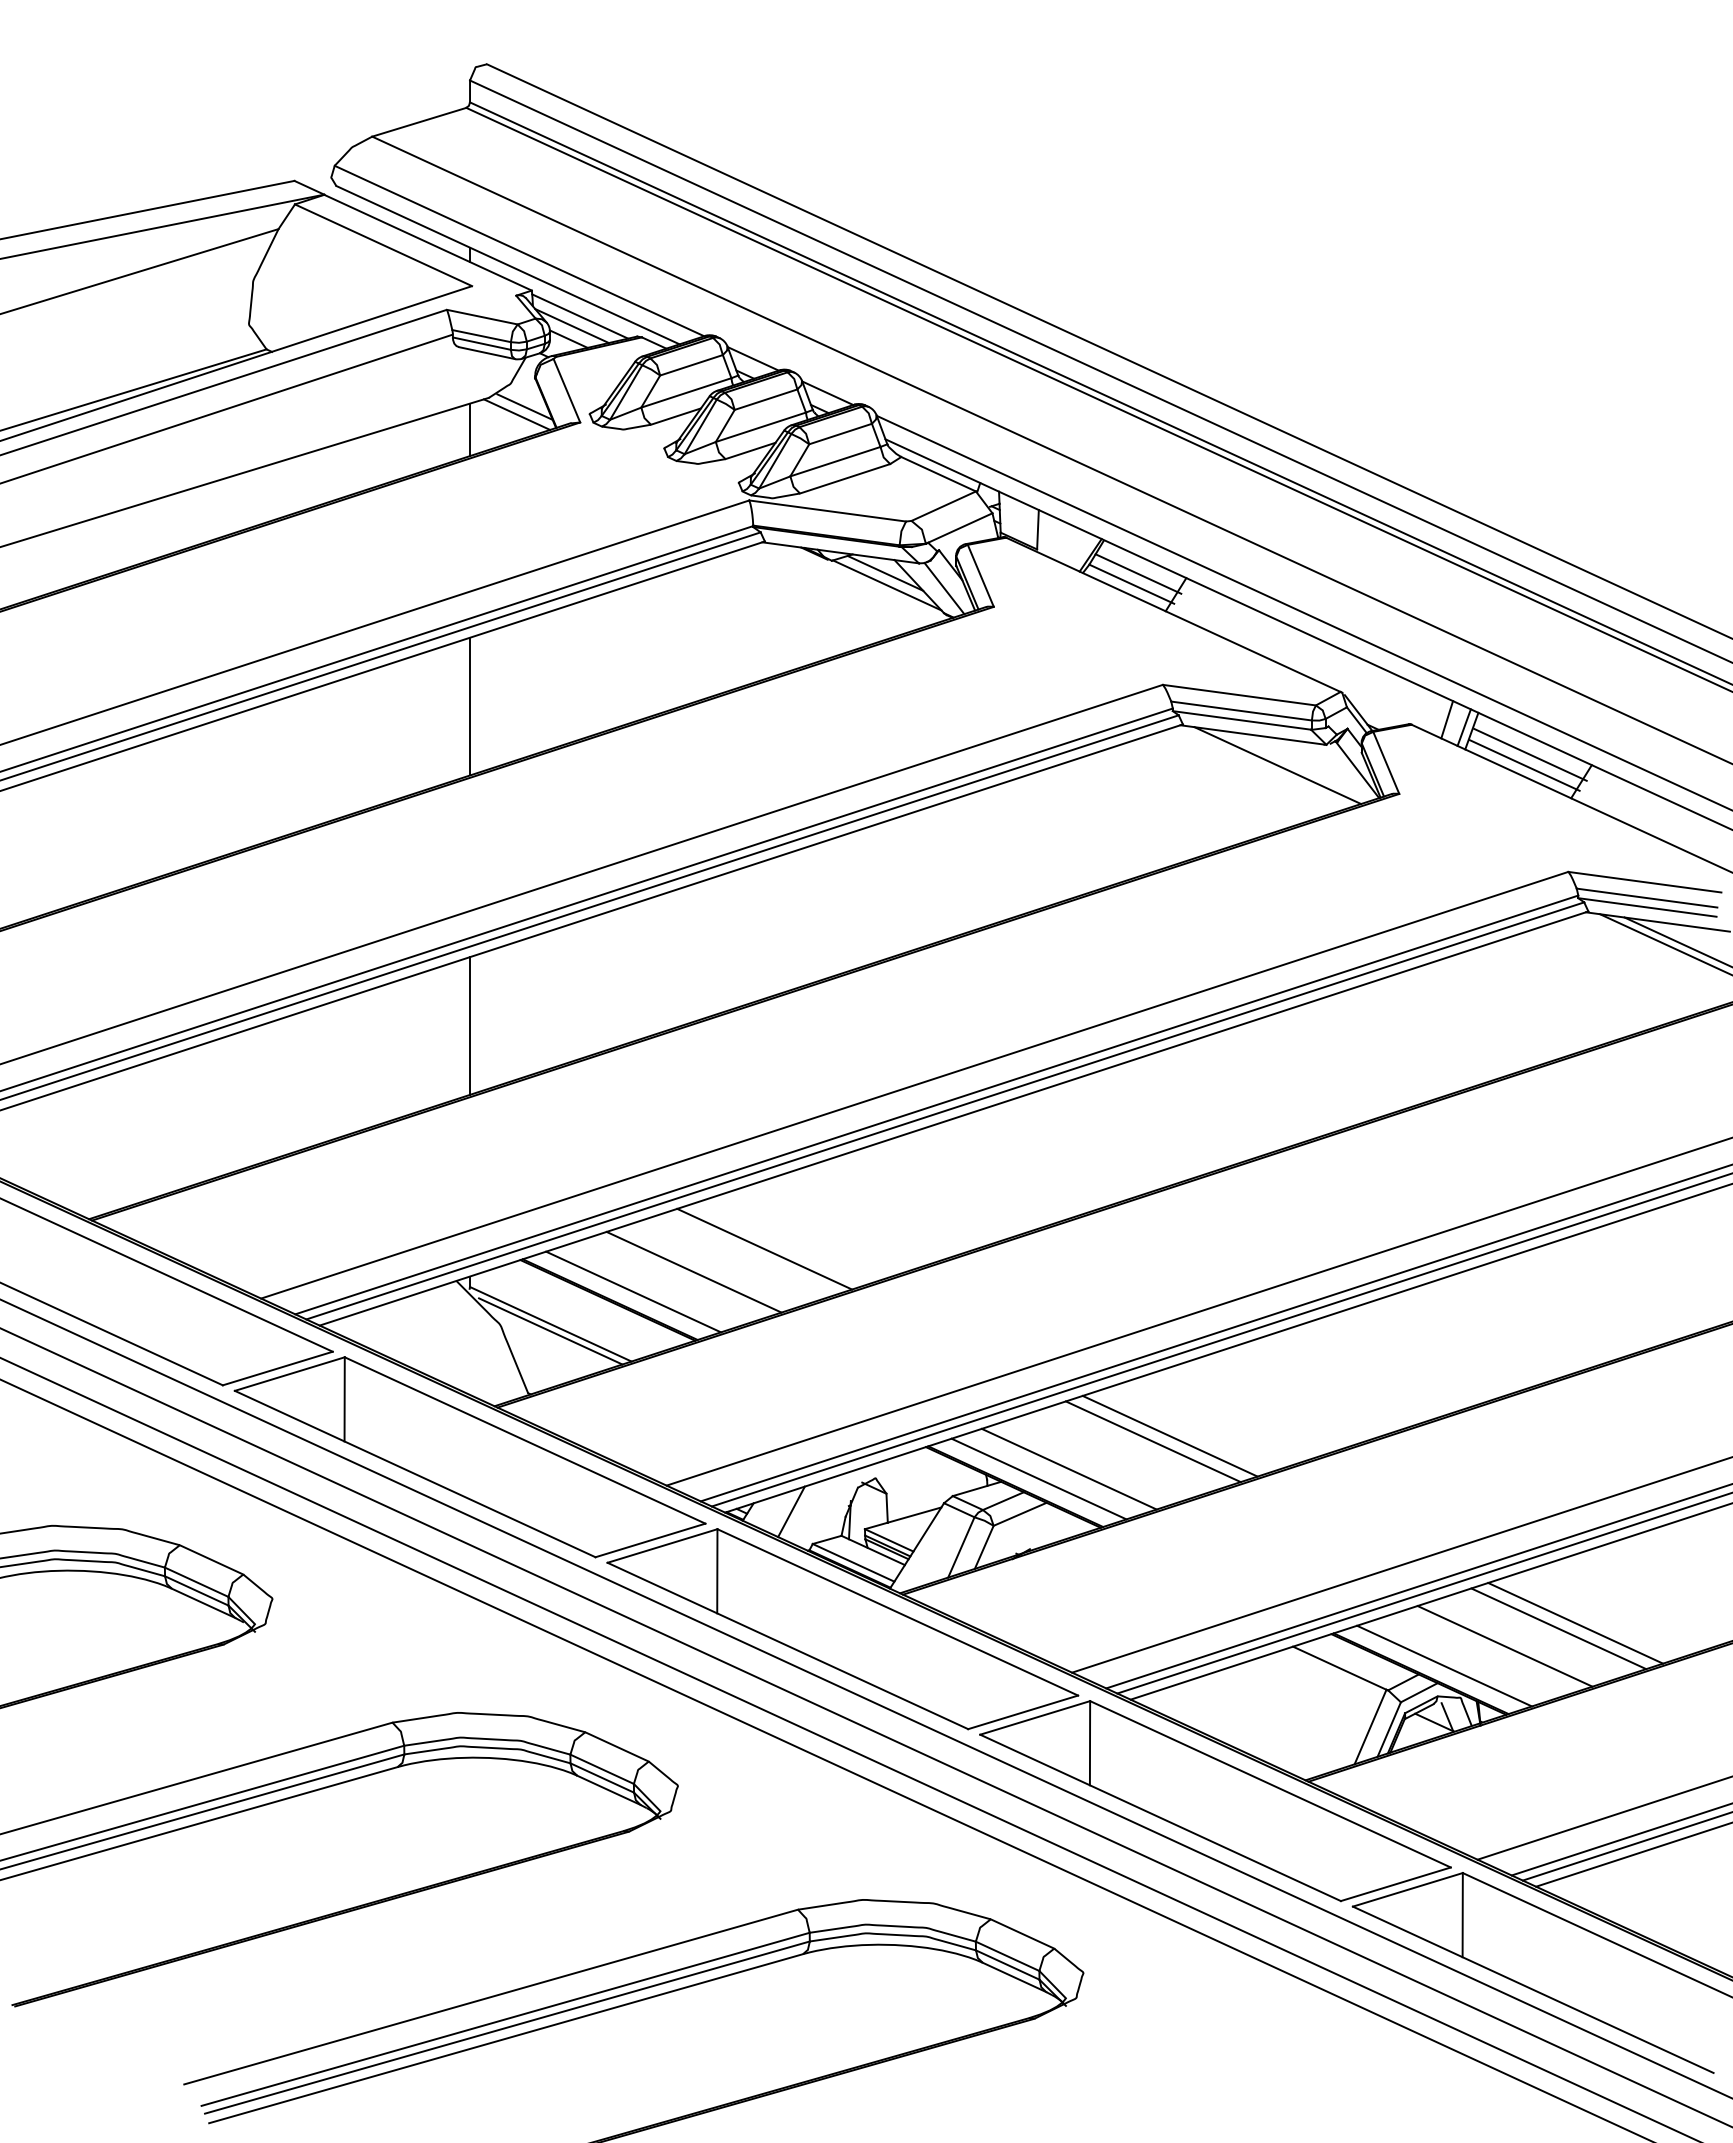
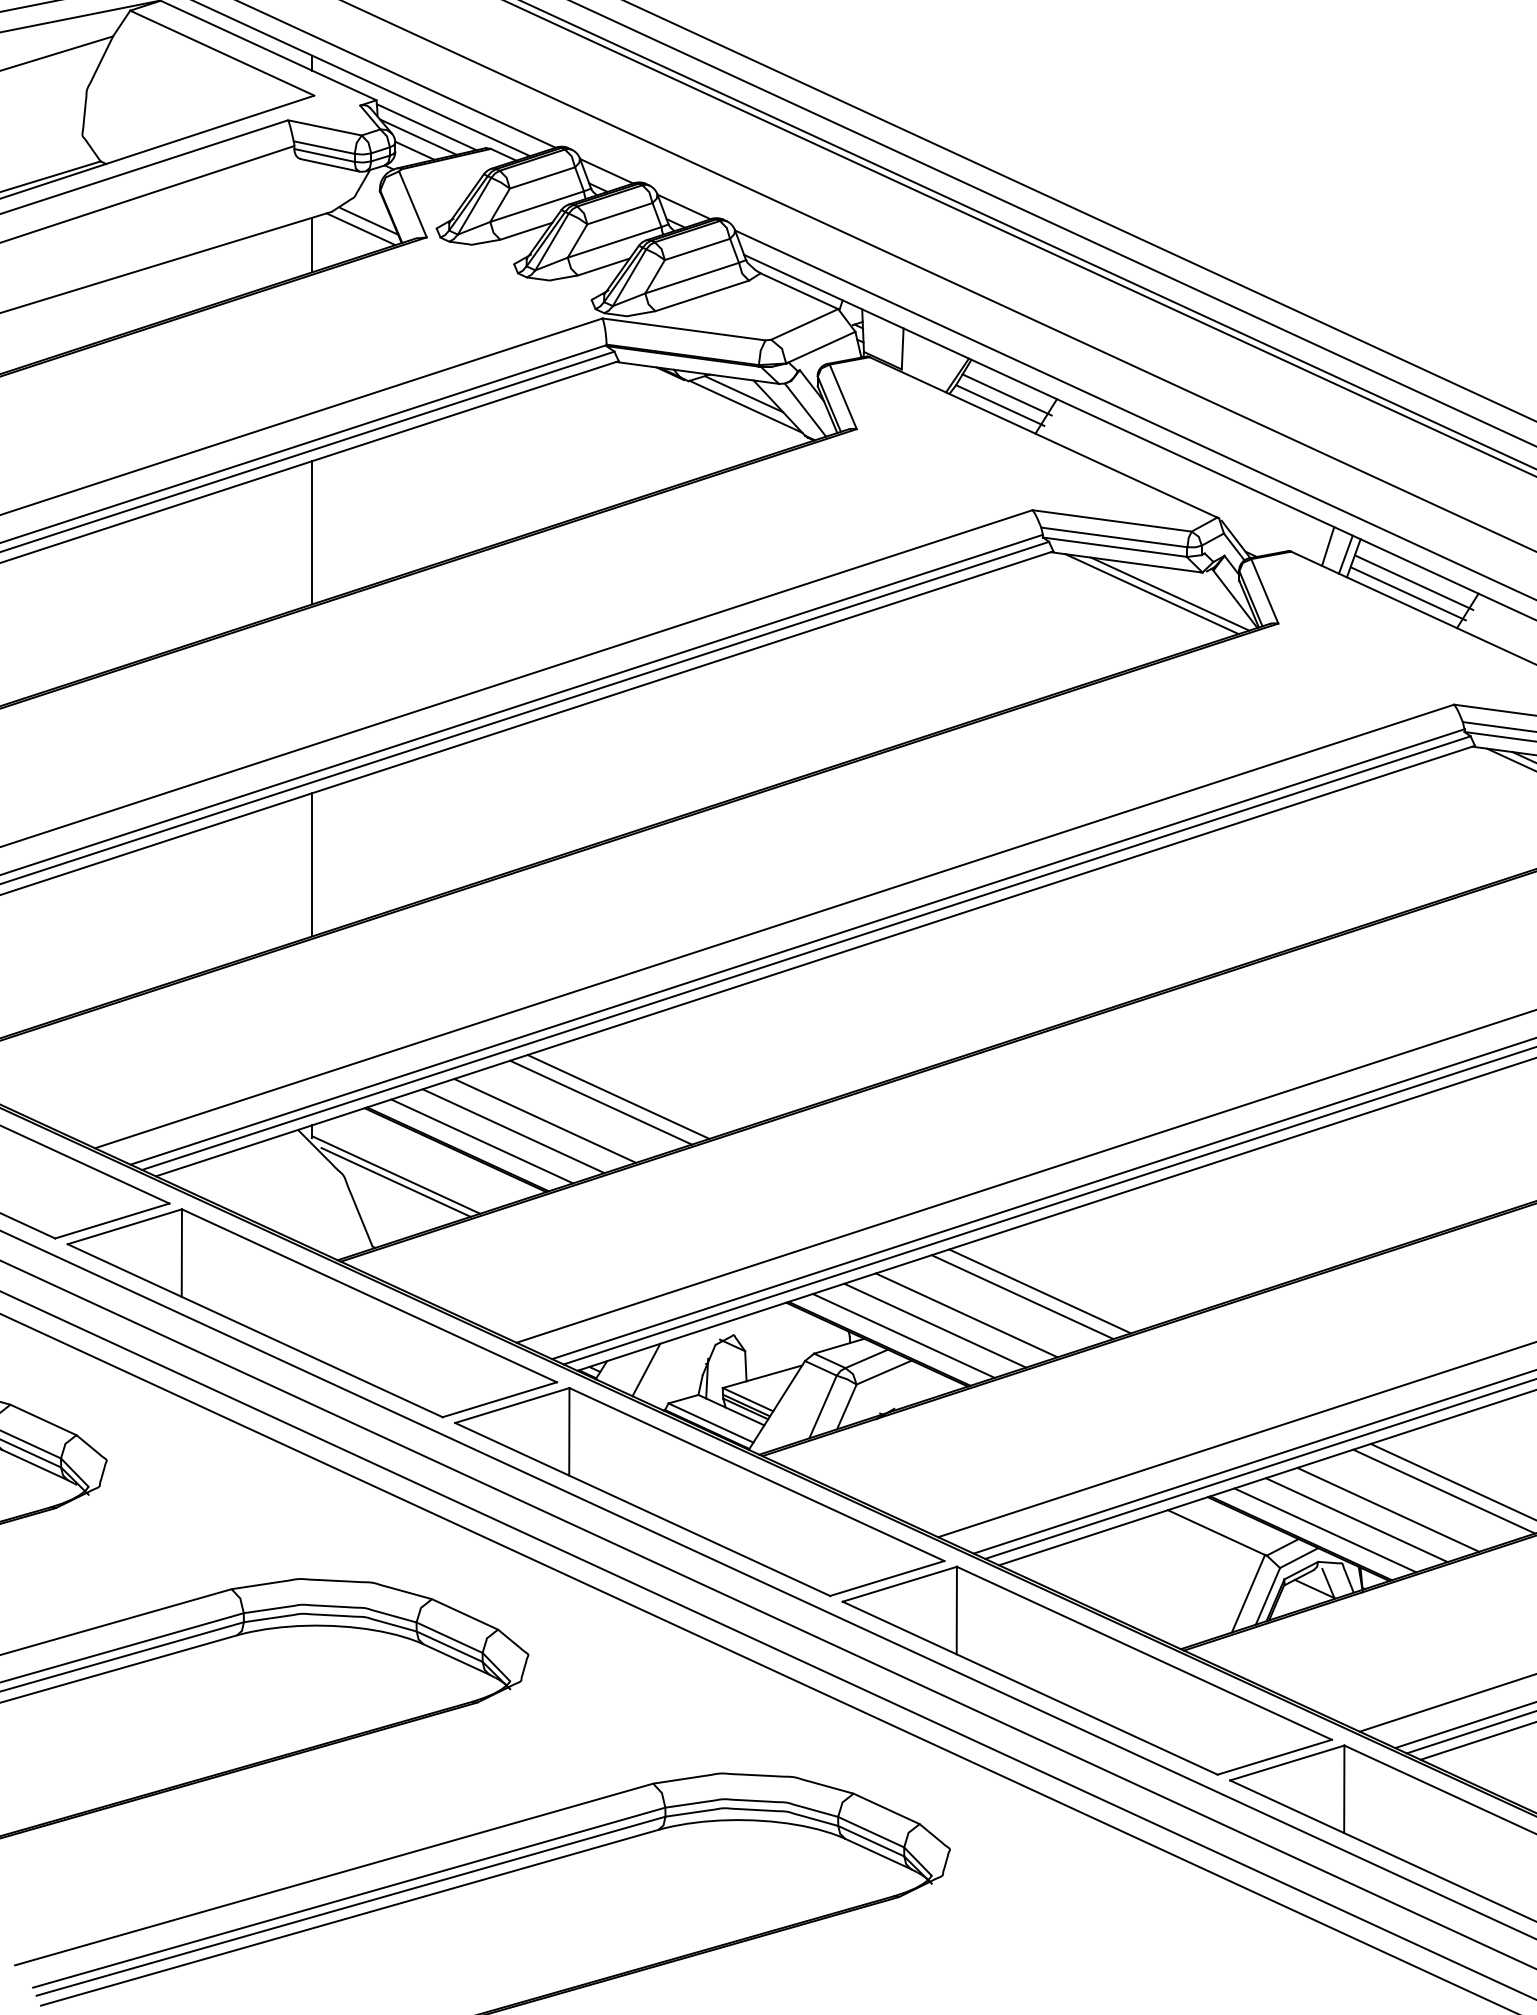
line: (1295, 765) -> (1170, 594), added
line: (747, 1254) -> (600, 1102), added
line: (663, 1281) -> (513, 1130), added
line: (1099, 1458) -> (966, 1314), added
line: (1474, 1655) -> (1356, 1519), added

